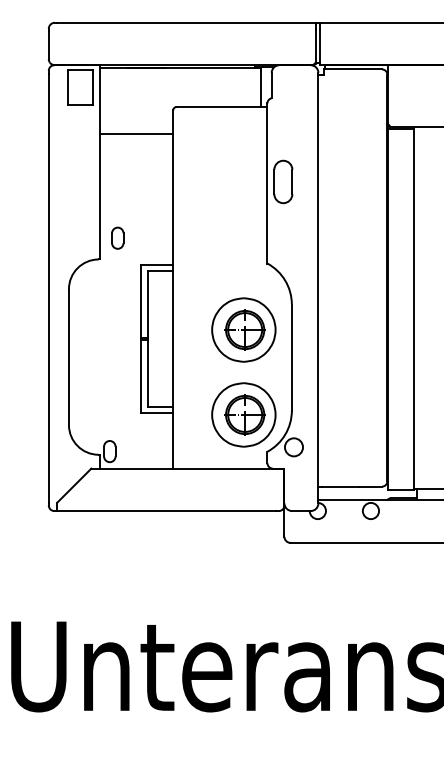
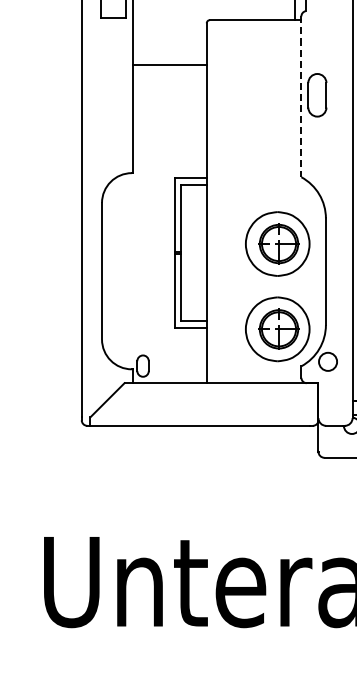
line: (136, 134) -> (169, 65), moved
line: (267, 183) -> (301, 96), solid -> dashed
part: (117, 237) -> (150, 151), removed

